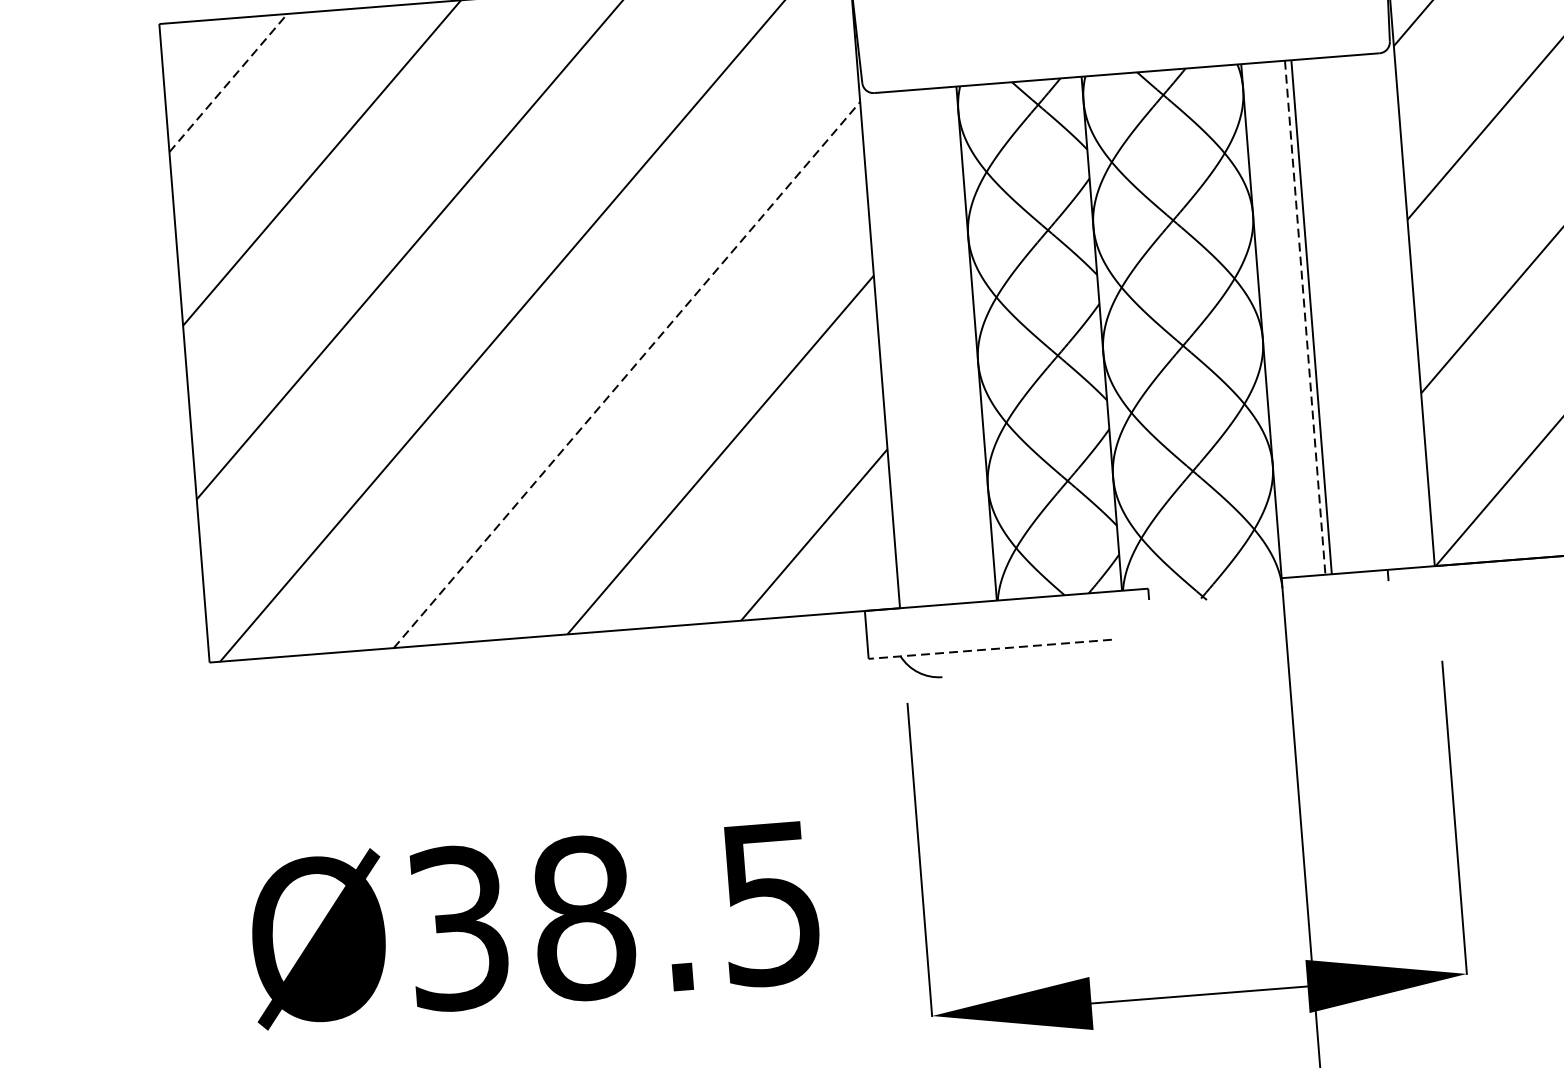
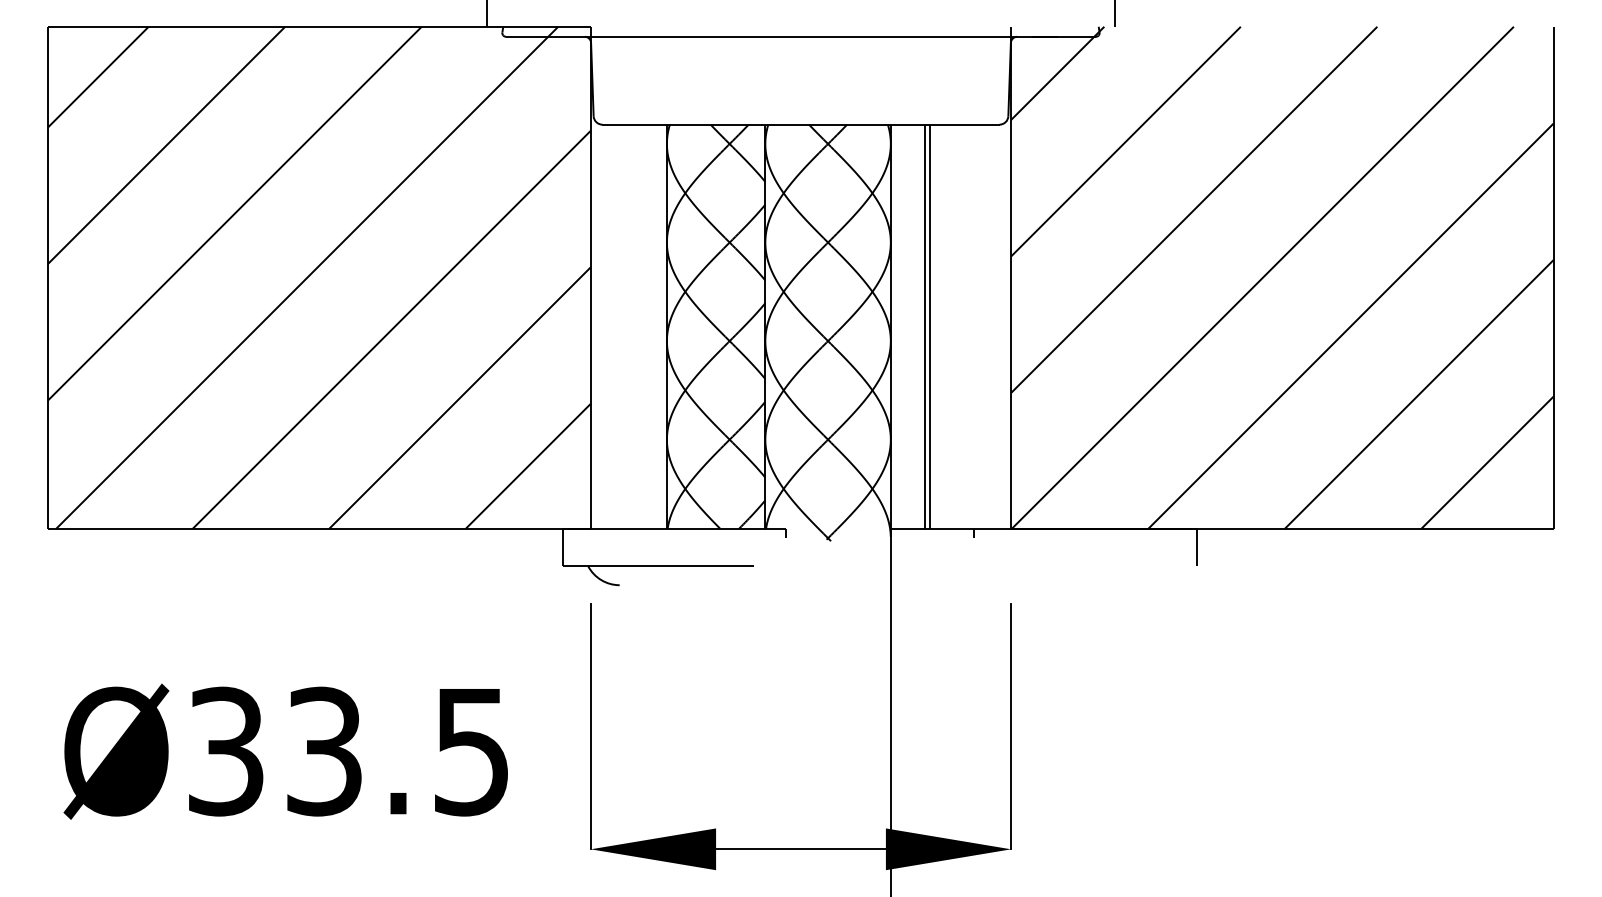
line: (228, 82) -> (98, 76), dashed -> solid
line: (1305, 318) -> (925, 327), dashed -> solid
line: (627, 374) -> (392, 329), dashed -> solid
line: (989, 649) -> (658, 566), dashed -> solid
text: (583, 918) -> (324, 751), Ø38.5 -> Ø33.5

